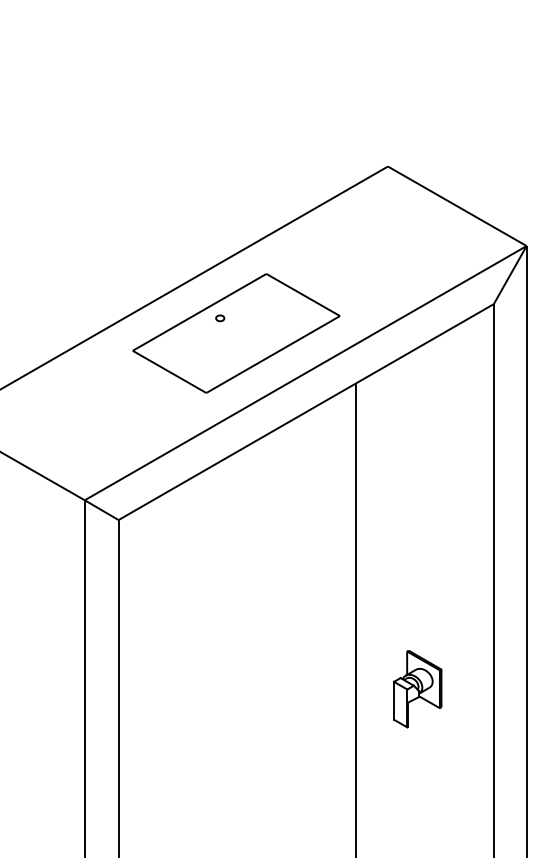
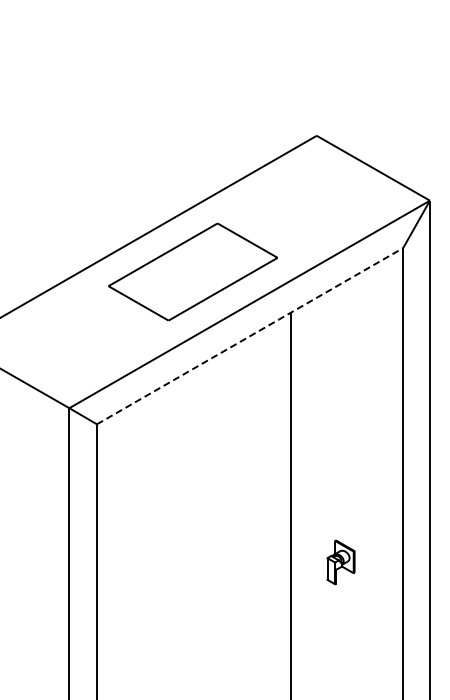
part: (219, 318) -> (179, 259), removed
line: (306, 412) -> (250, 336), solid -> dashed
part: (417, 689) -> (340, 562), size x0.7

